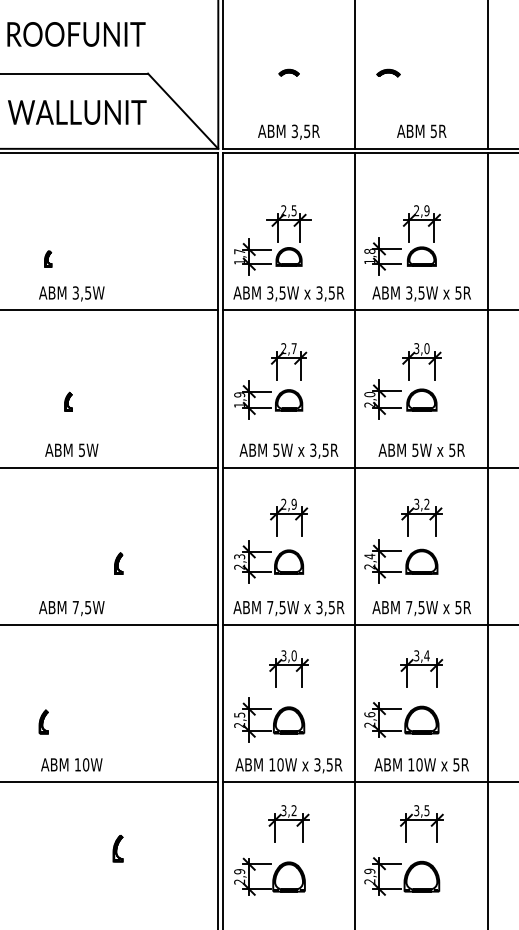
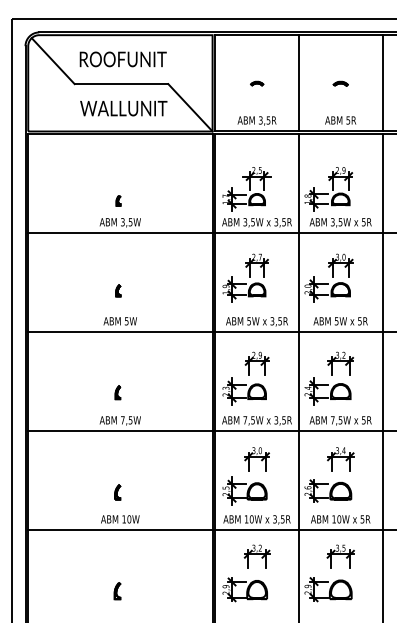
part: (388, 72) -> (340, 83), moved
part: (48, 258) -> (118, 200), moved
part: (118, 563) -> (117, 392), moved
part: (43, 722) -> (117, 492), moved
part: (118, 849) -> (117, 591), moved

